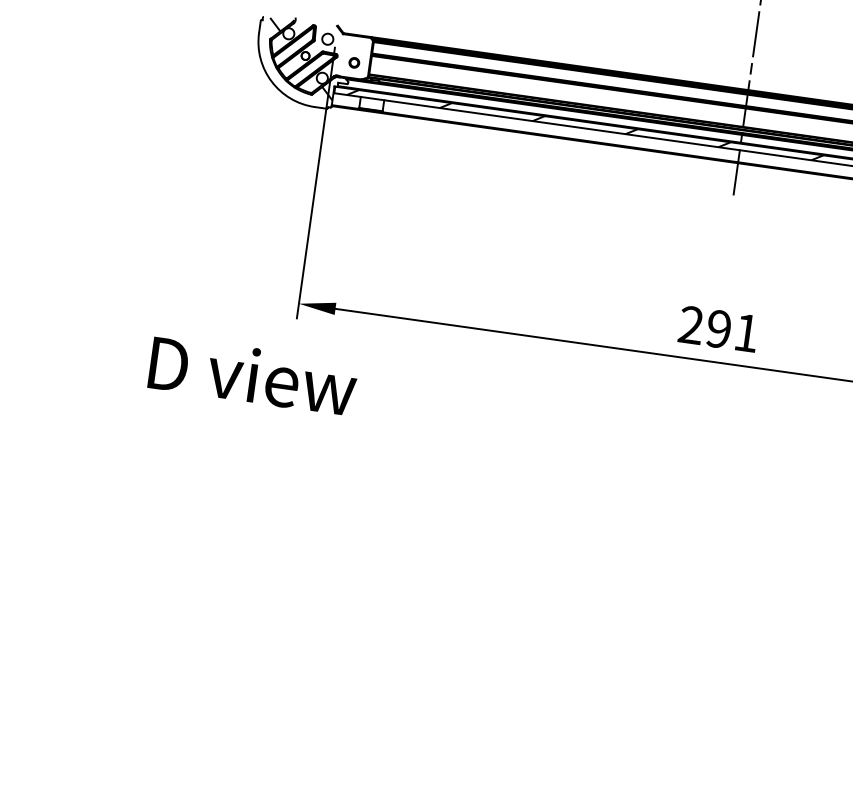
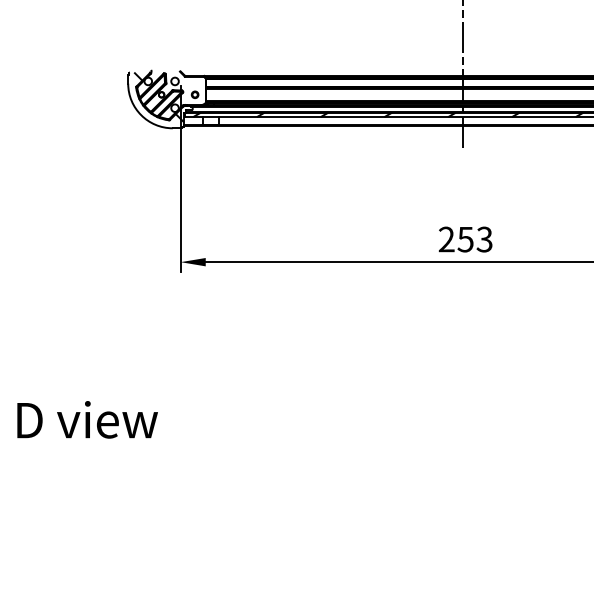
text: (731, 330) -> (474, 239), 291 -> 253
text: (253, 375) -> (87, 419), moved

